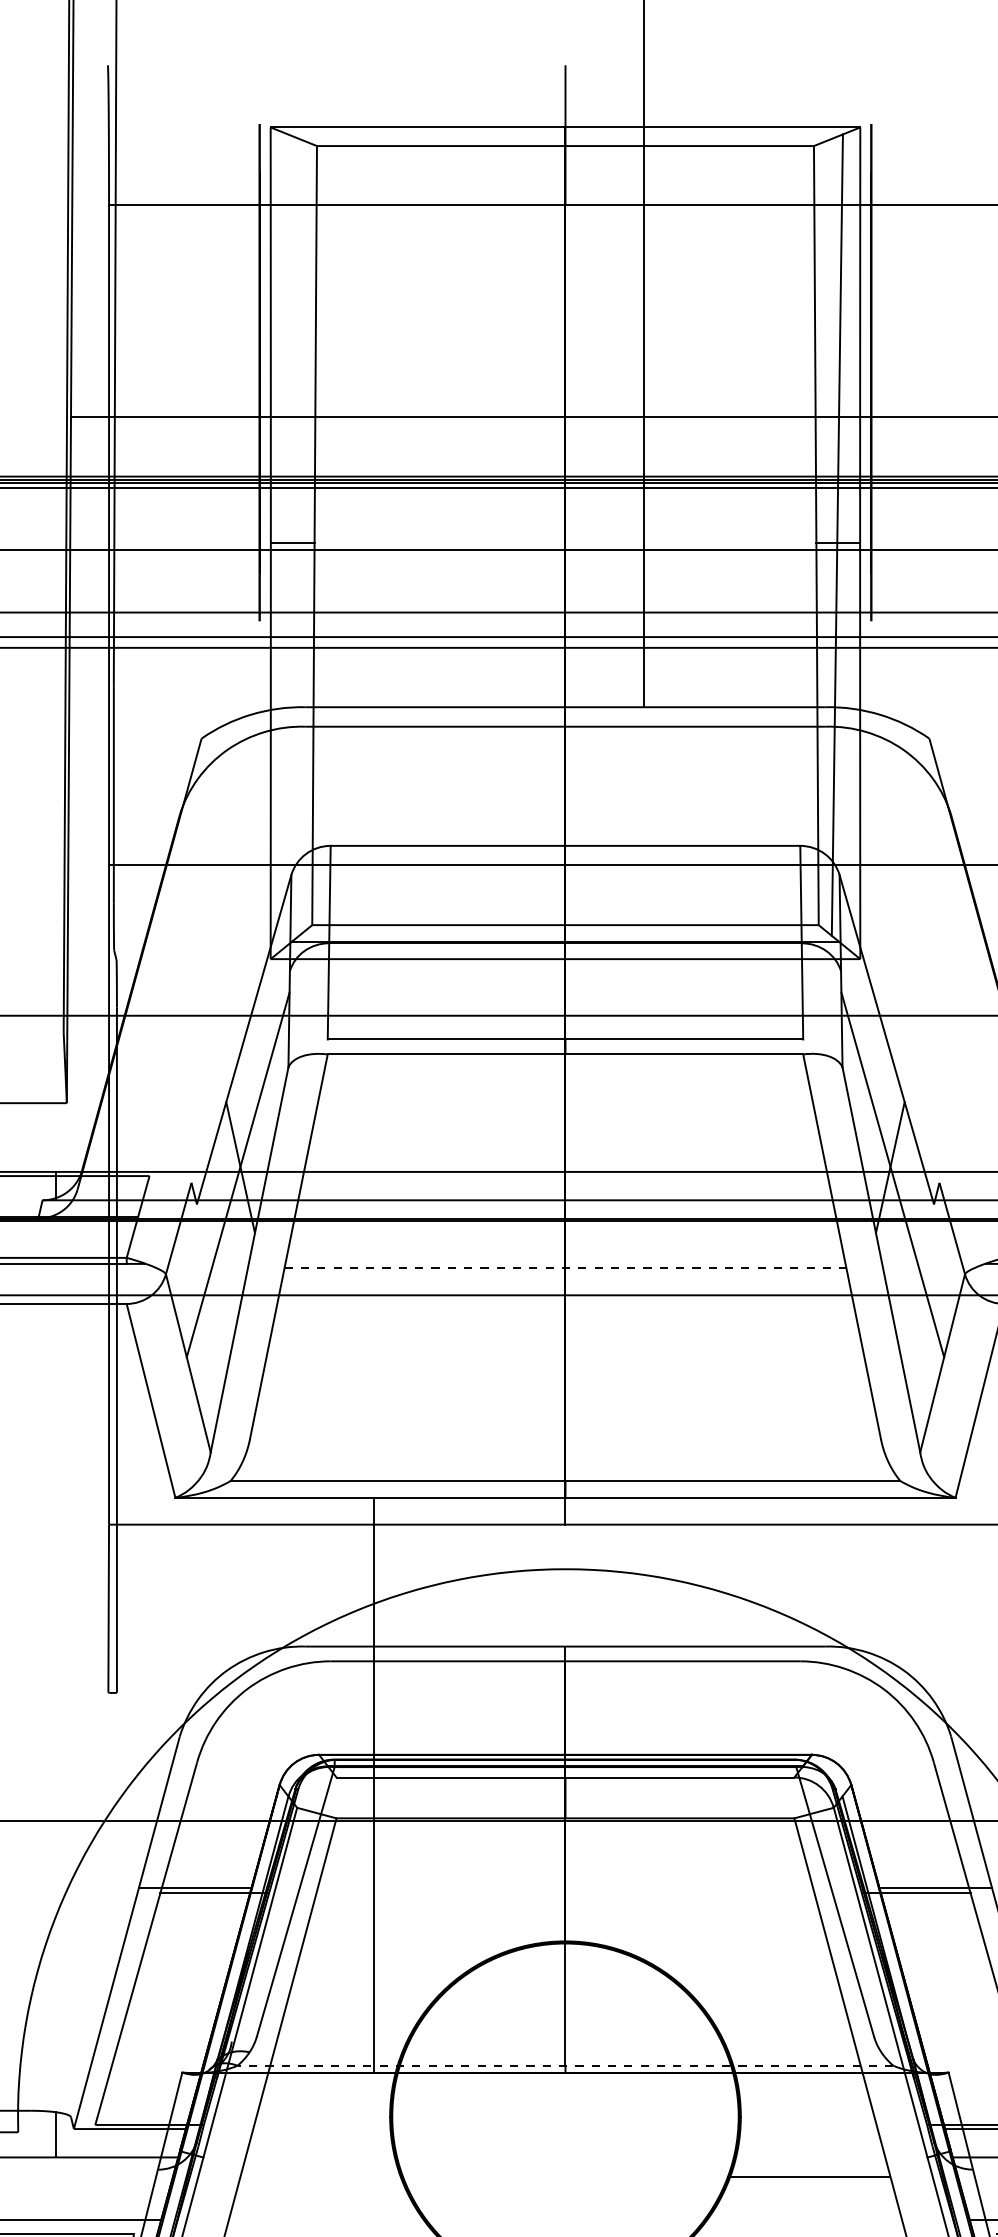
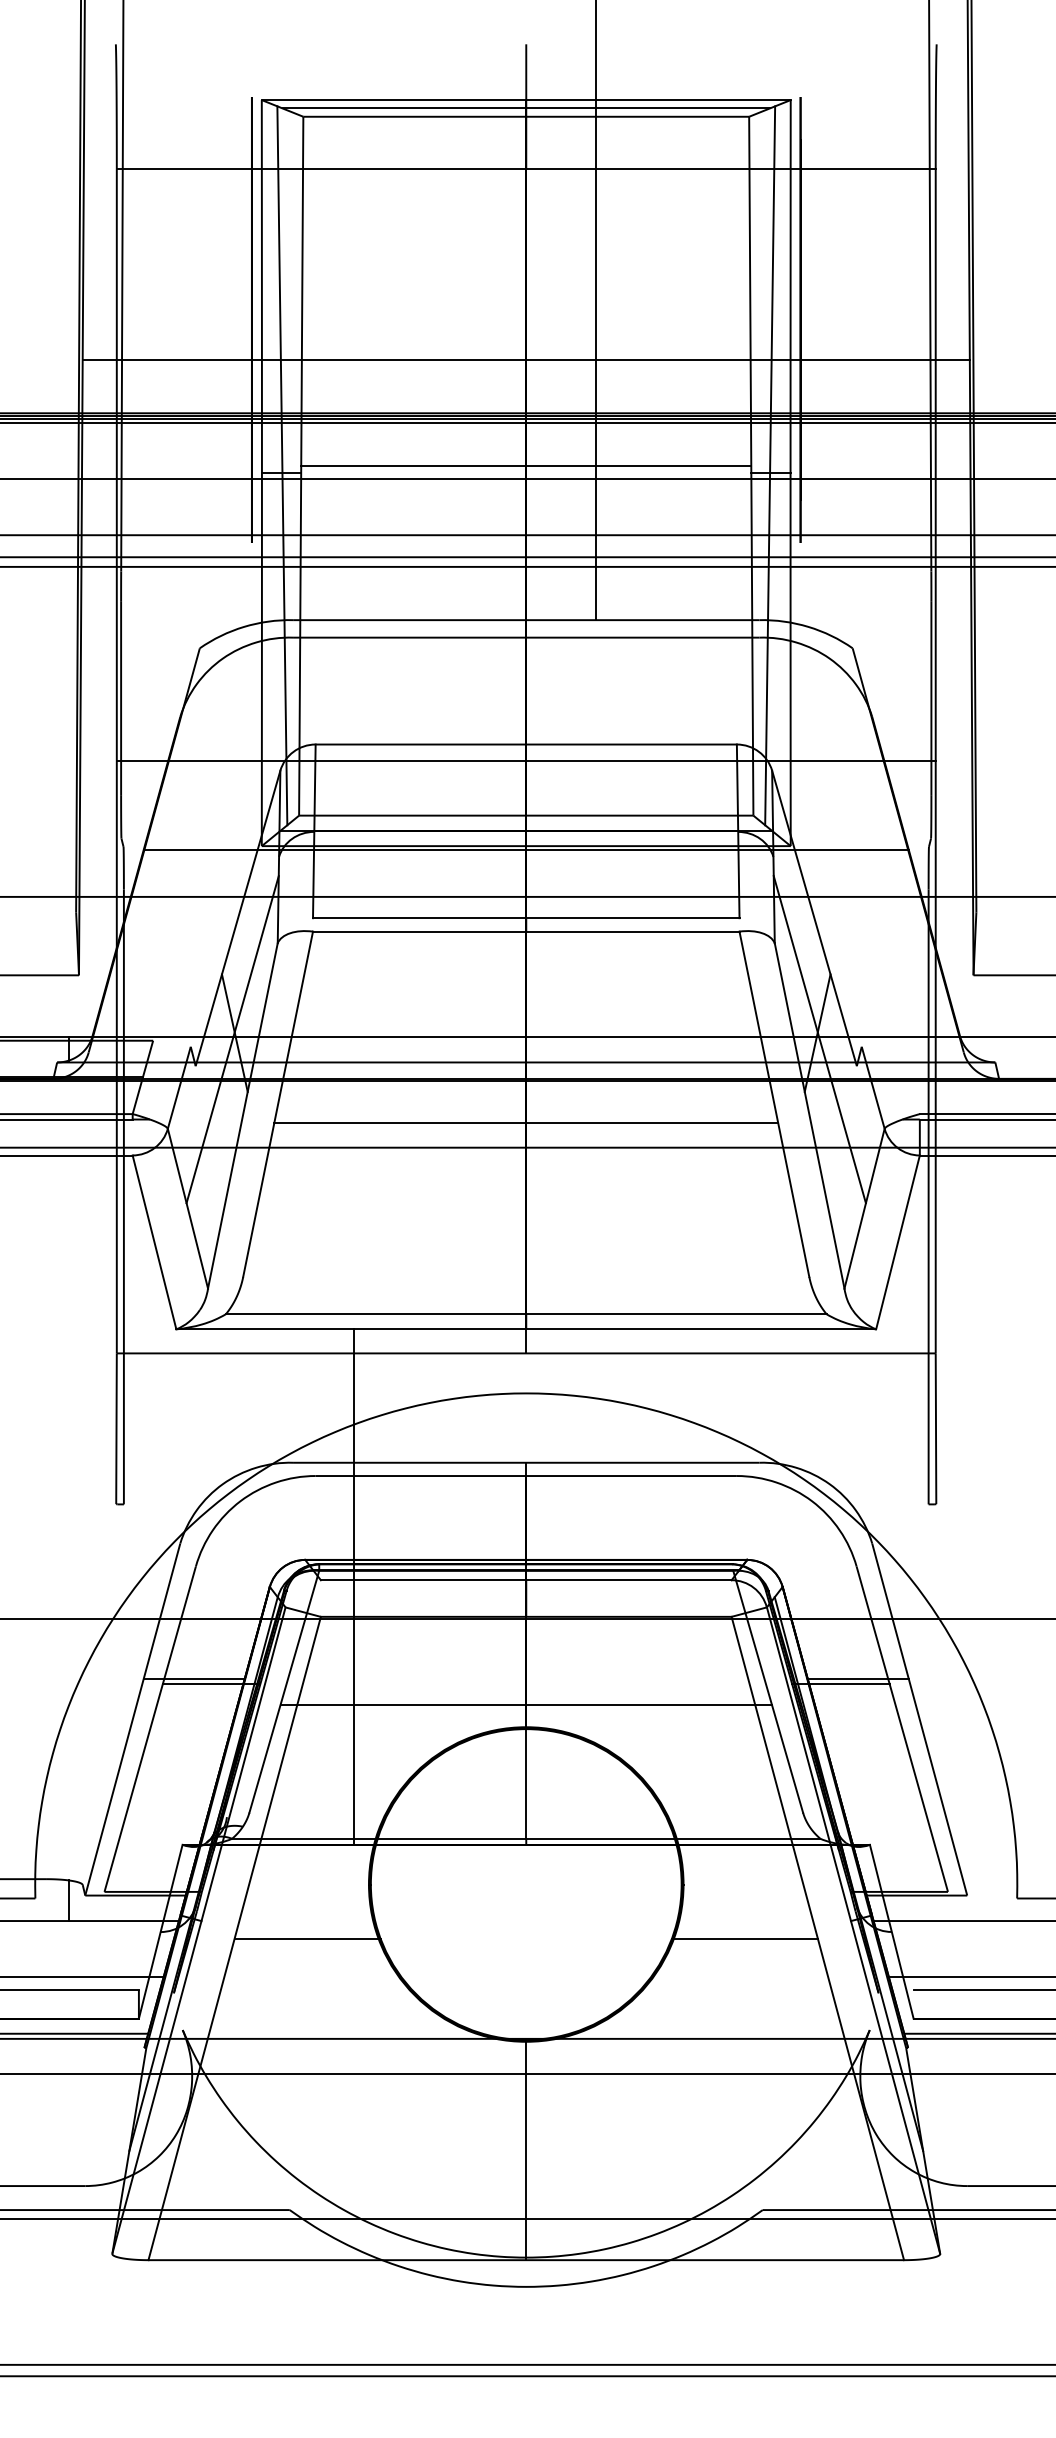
line: (564, 136) -> (525, 108), added
line: (293, 534) -> (282, 465), added
line: (565, 535) -> (526, 466), added
line: (564, 962) -> (525, 849), added
line: (565, 1267) -> (526, 1122), dashed -> solid
line: (564, 1916) -> (525, 1704), added
line: (564, 2065) -> (525, 1838), dashed -> solid
line: (321, 2176) -> (307, 1938), added

